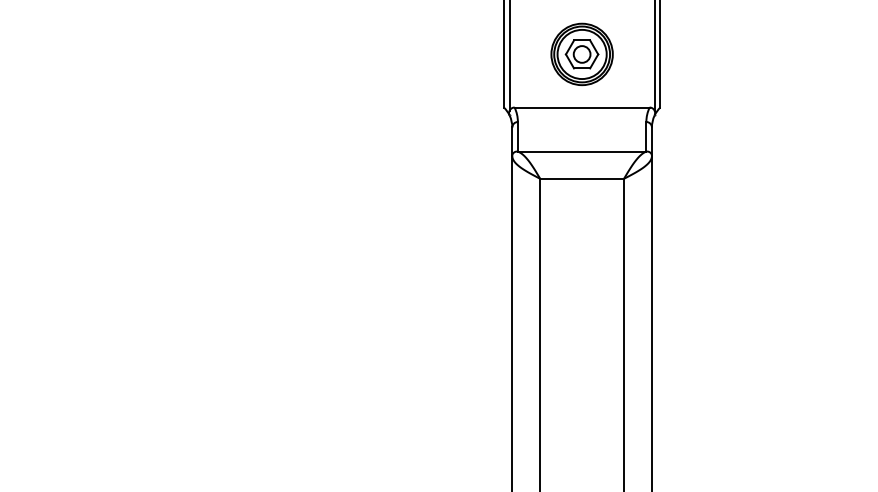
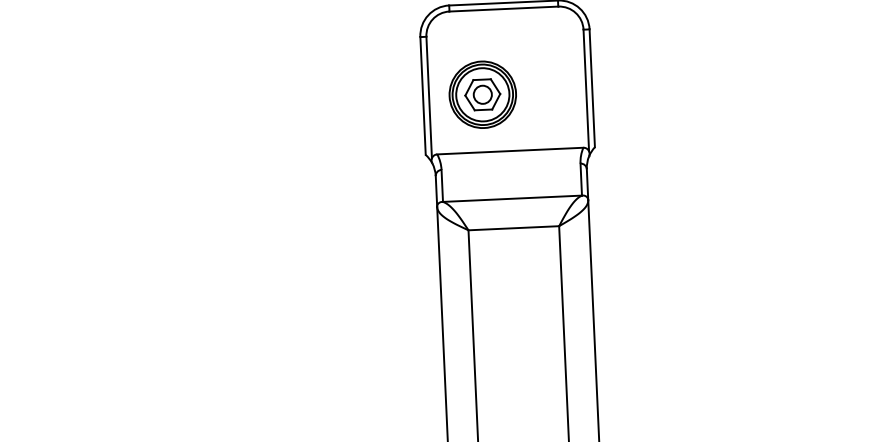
part: (581, 54) -> (482, 94), moved

